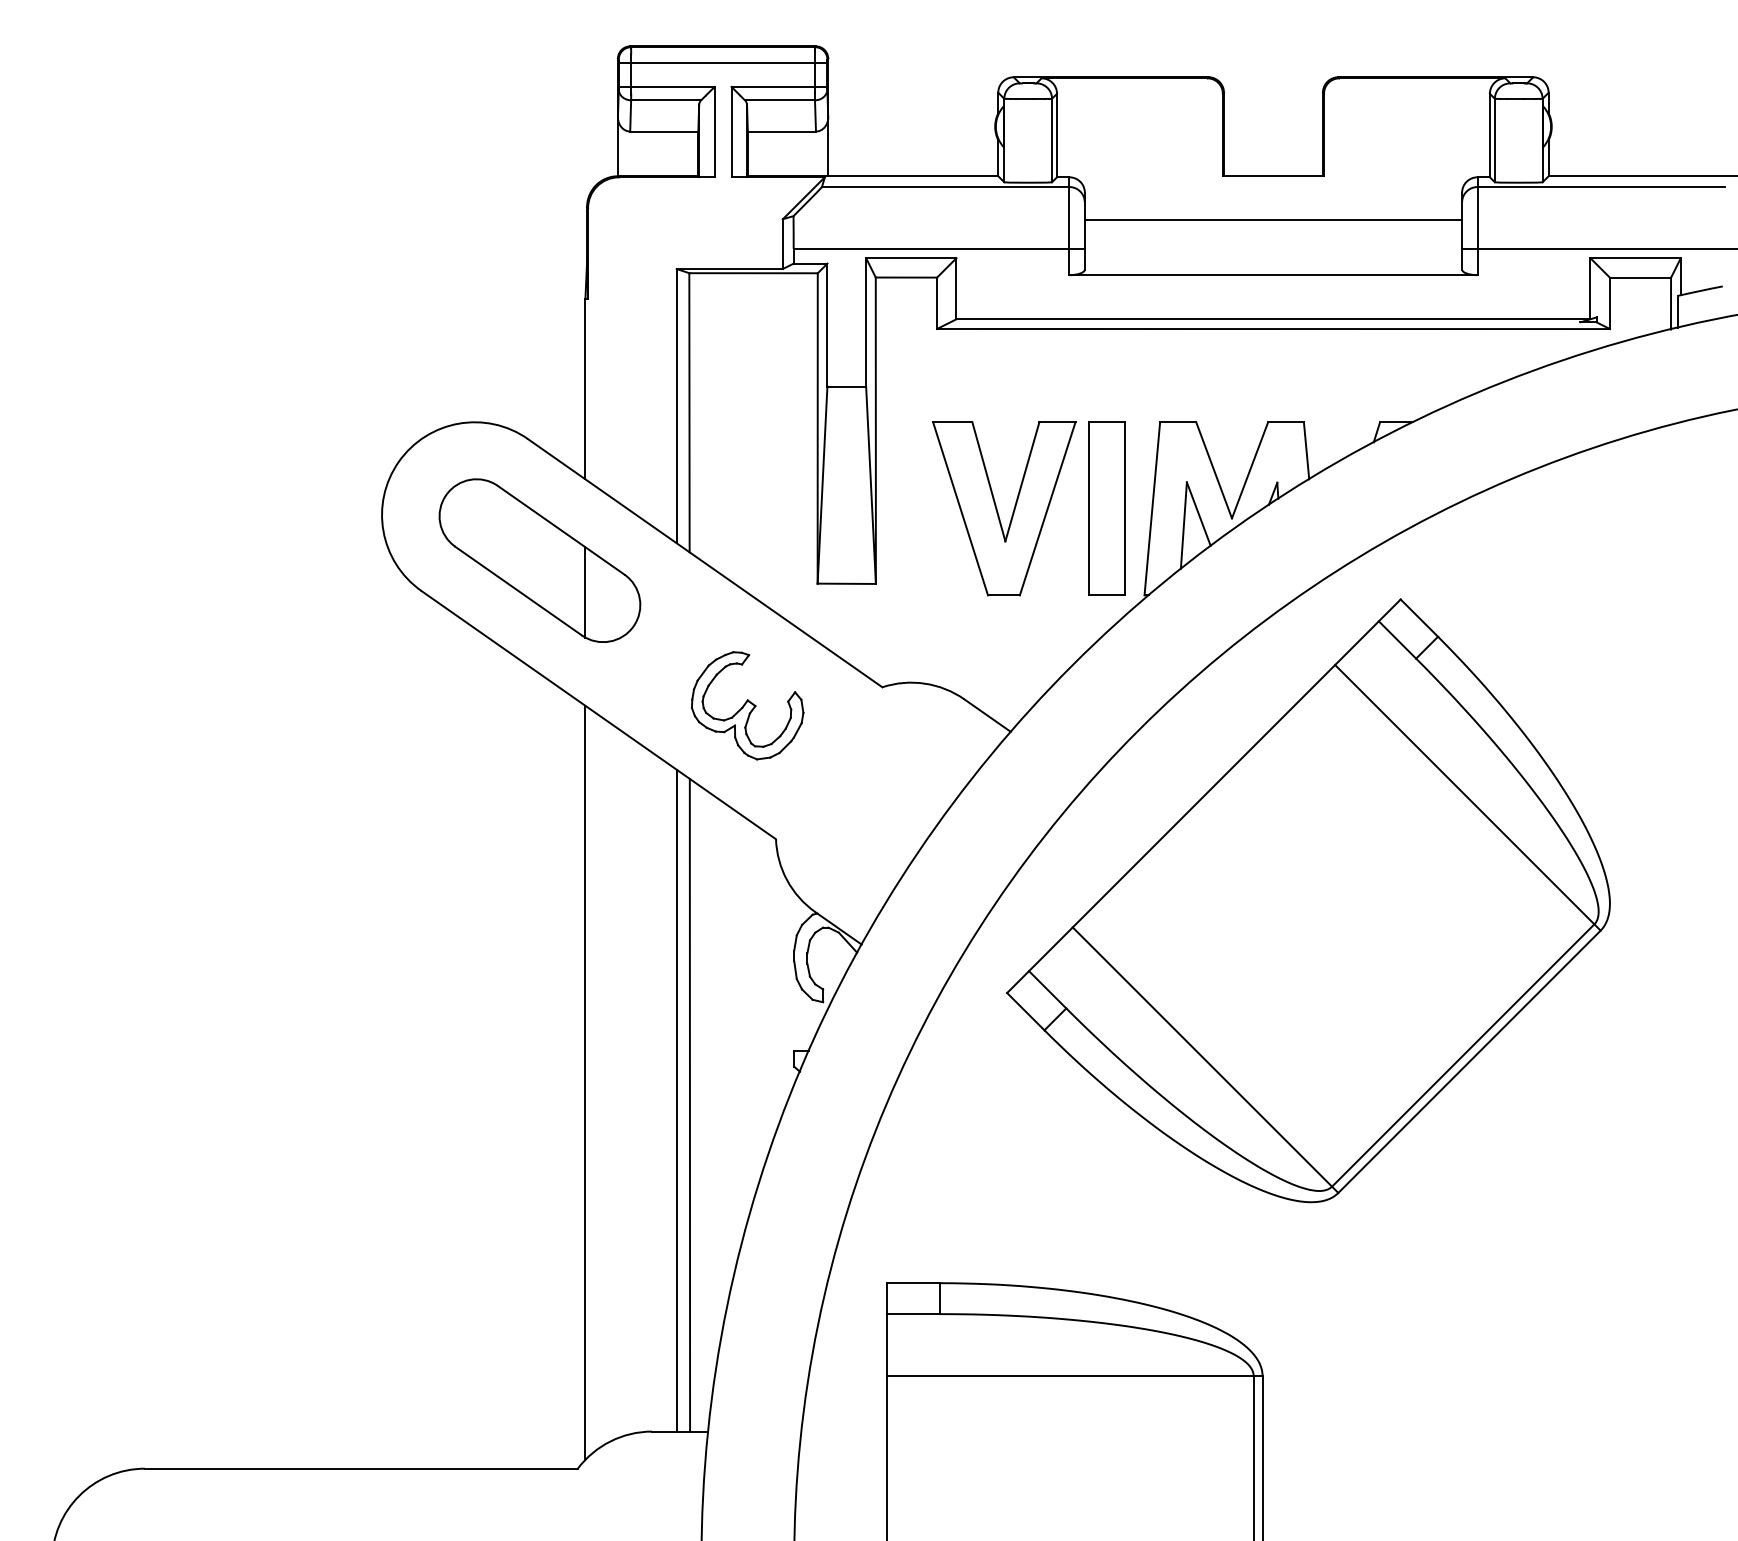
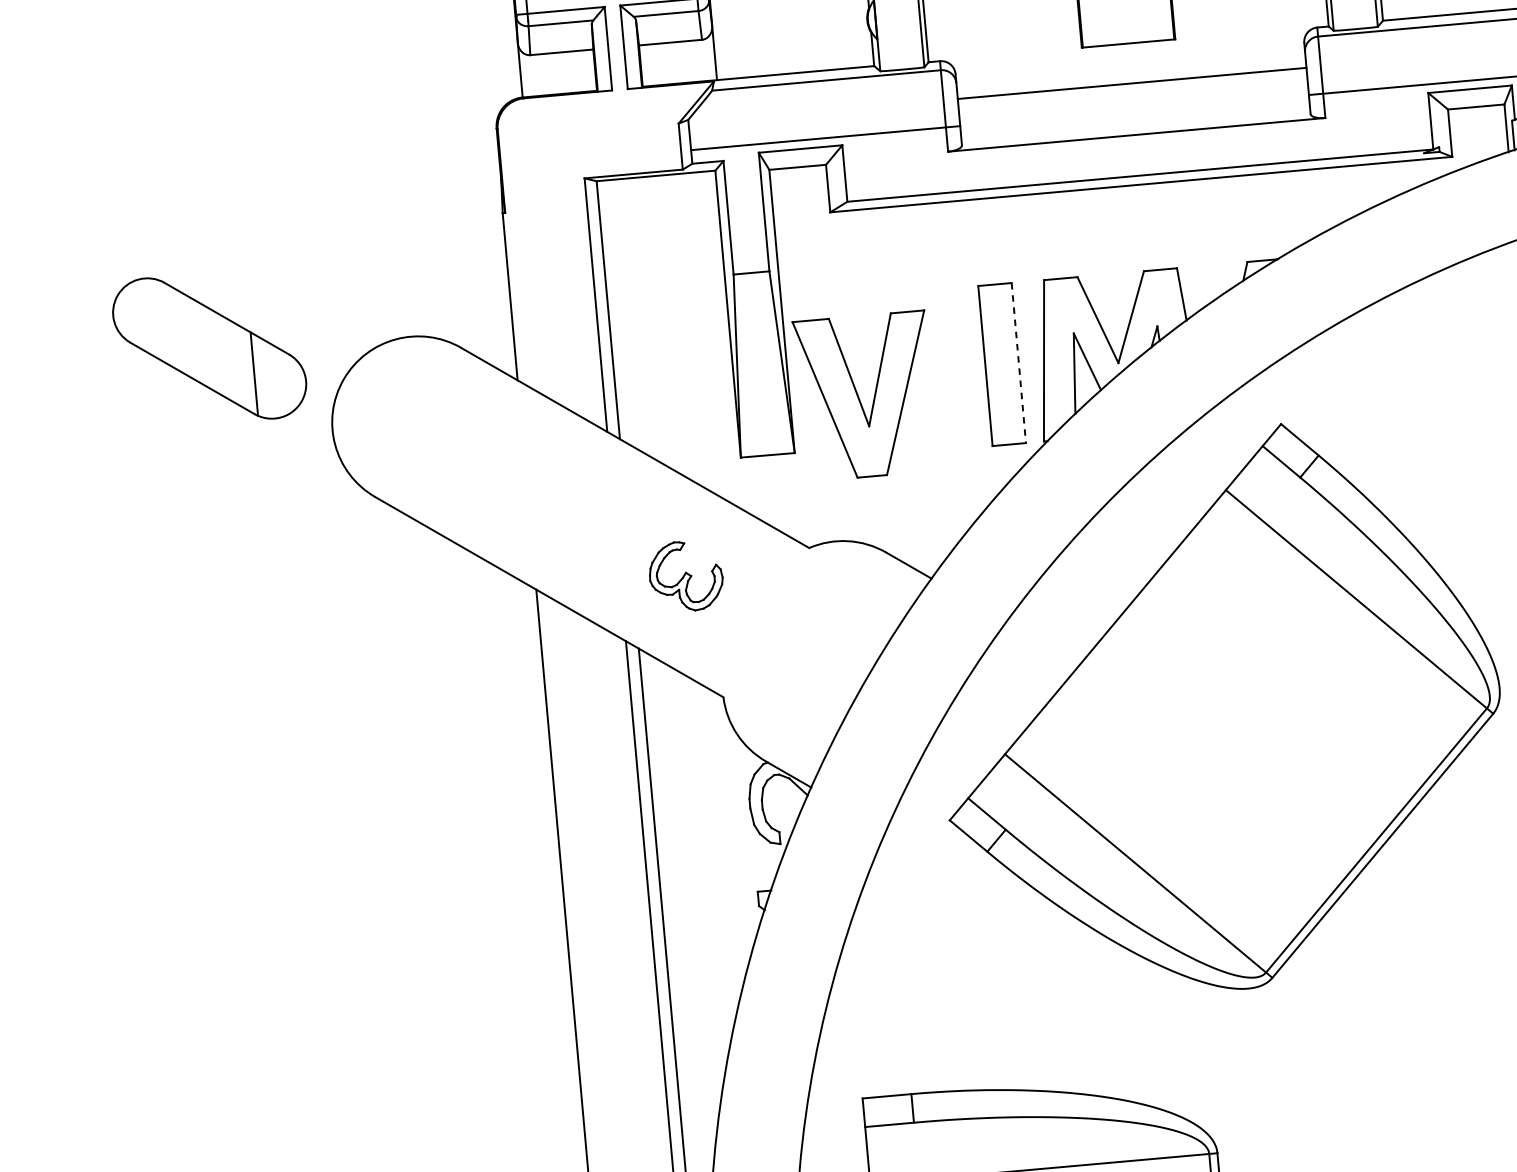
part: (997, 508) -> (859, 396), moved
line: (1125, 508) -> (1019, 362), solid -> dashed
part: (539, 560) -> (209, 348), moved
part: (747, 705) -> (686, 576), size x0.7

